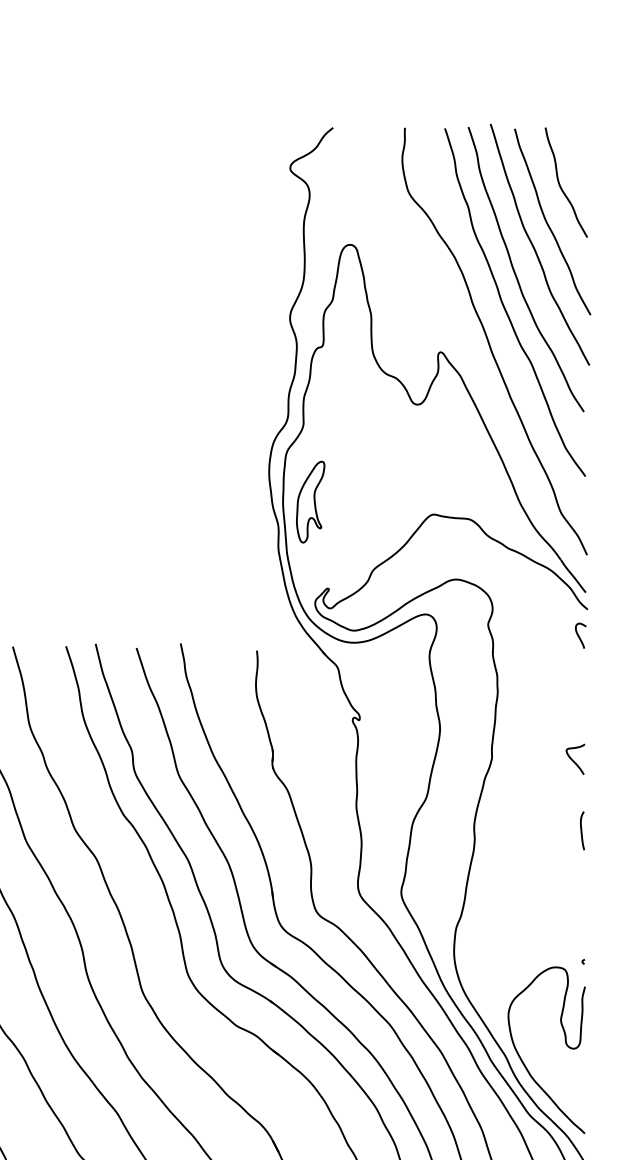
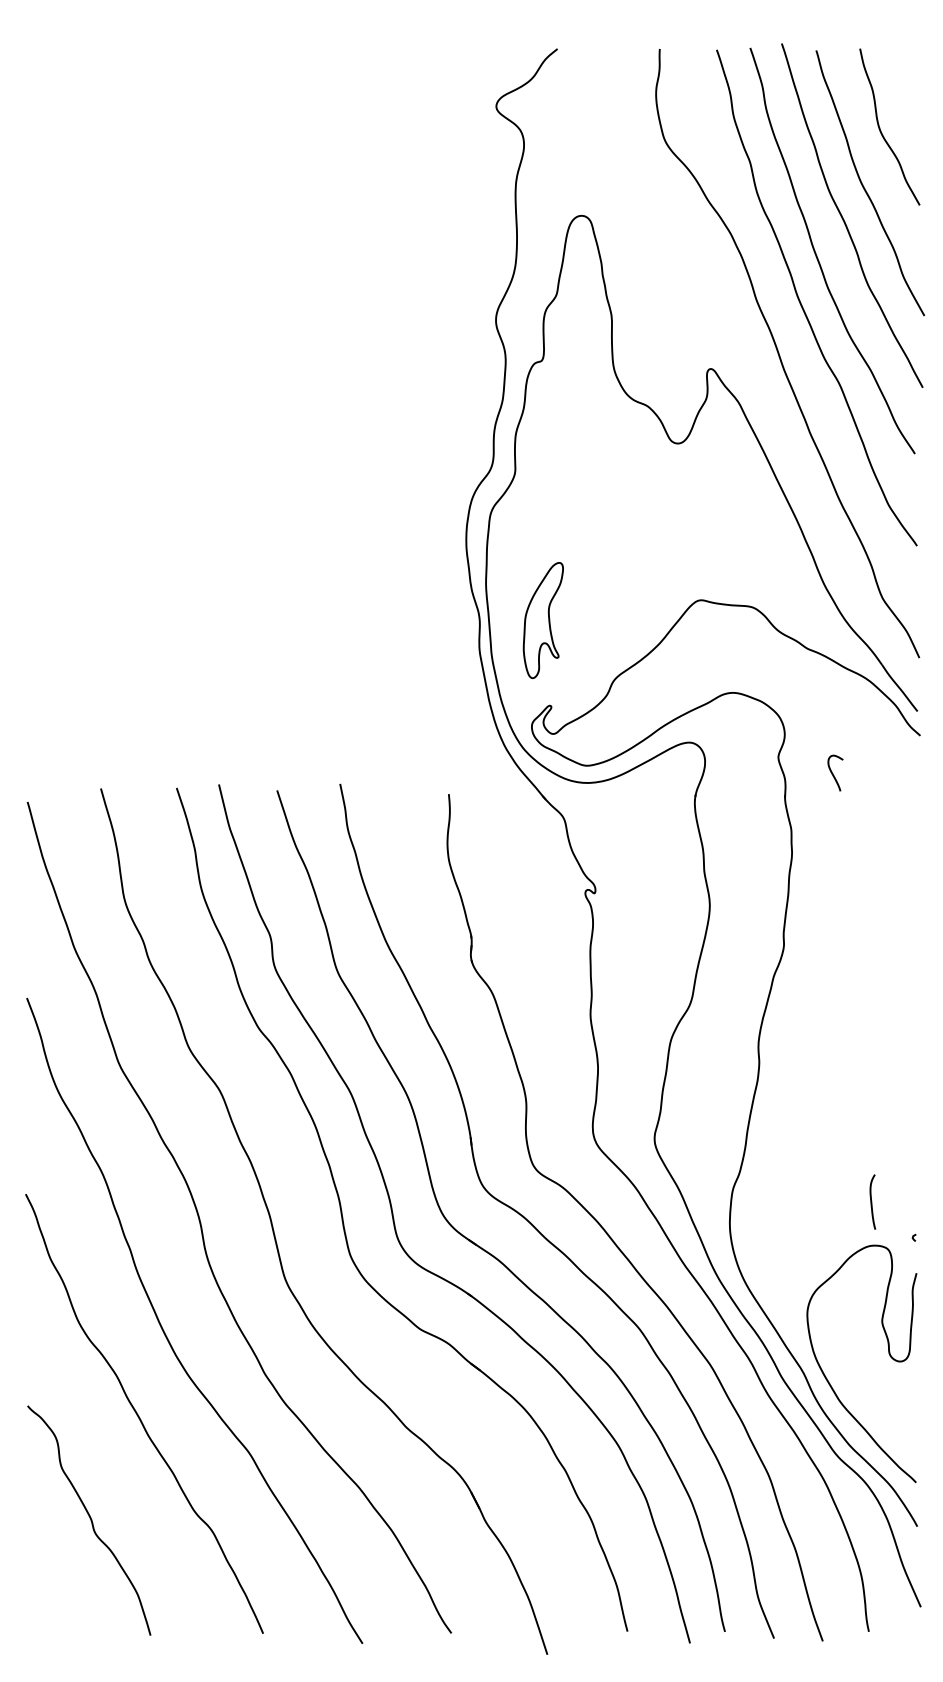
part: (310, 502) -> (542, 620), moved
curve: (579, 636) -> (833, 773), moved
curve: (573, 761) -> (900, 951), removed
curve: (582, 830) -> (872, 1201), moved

